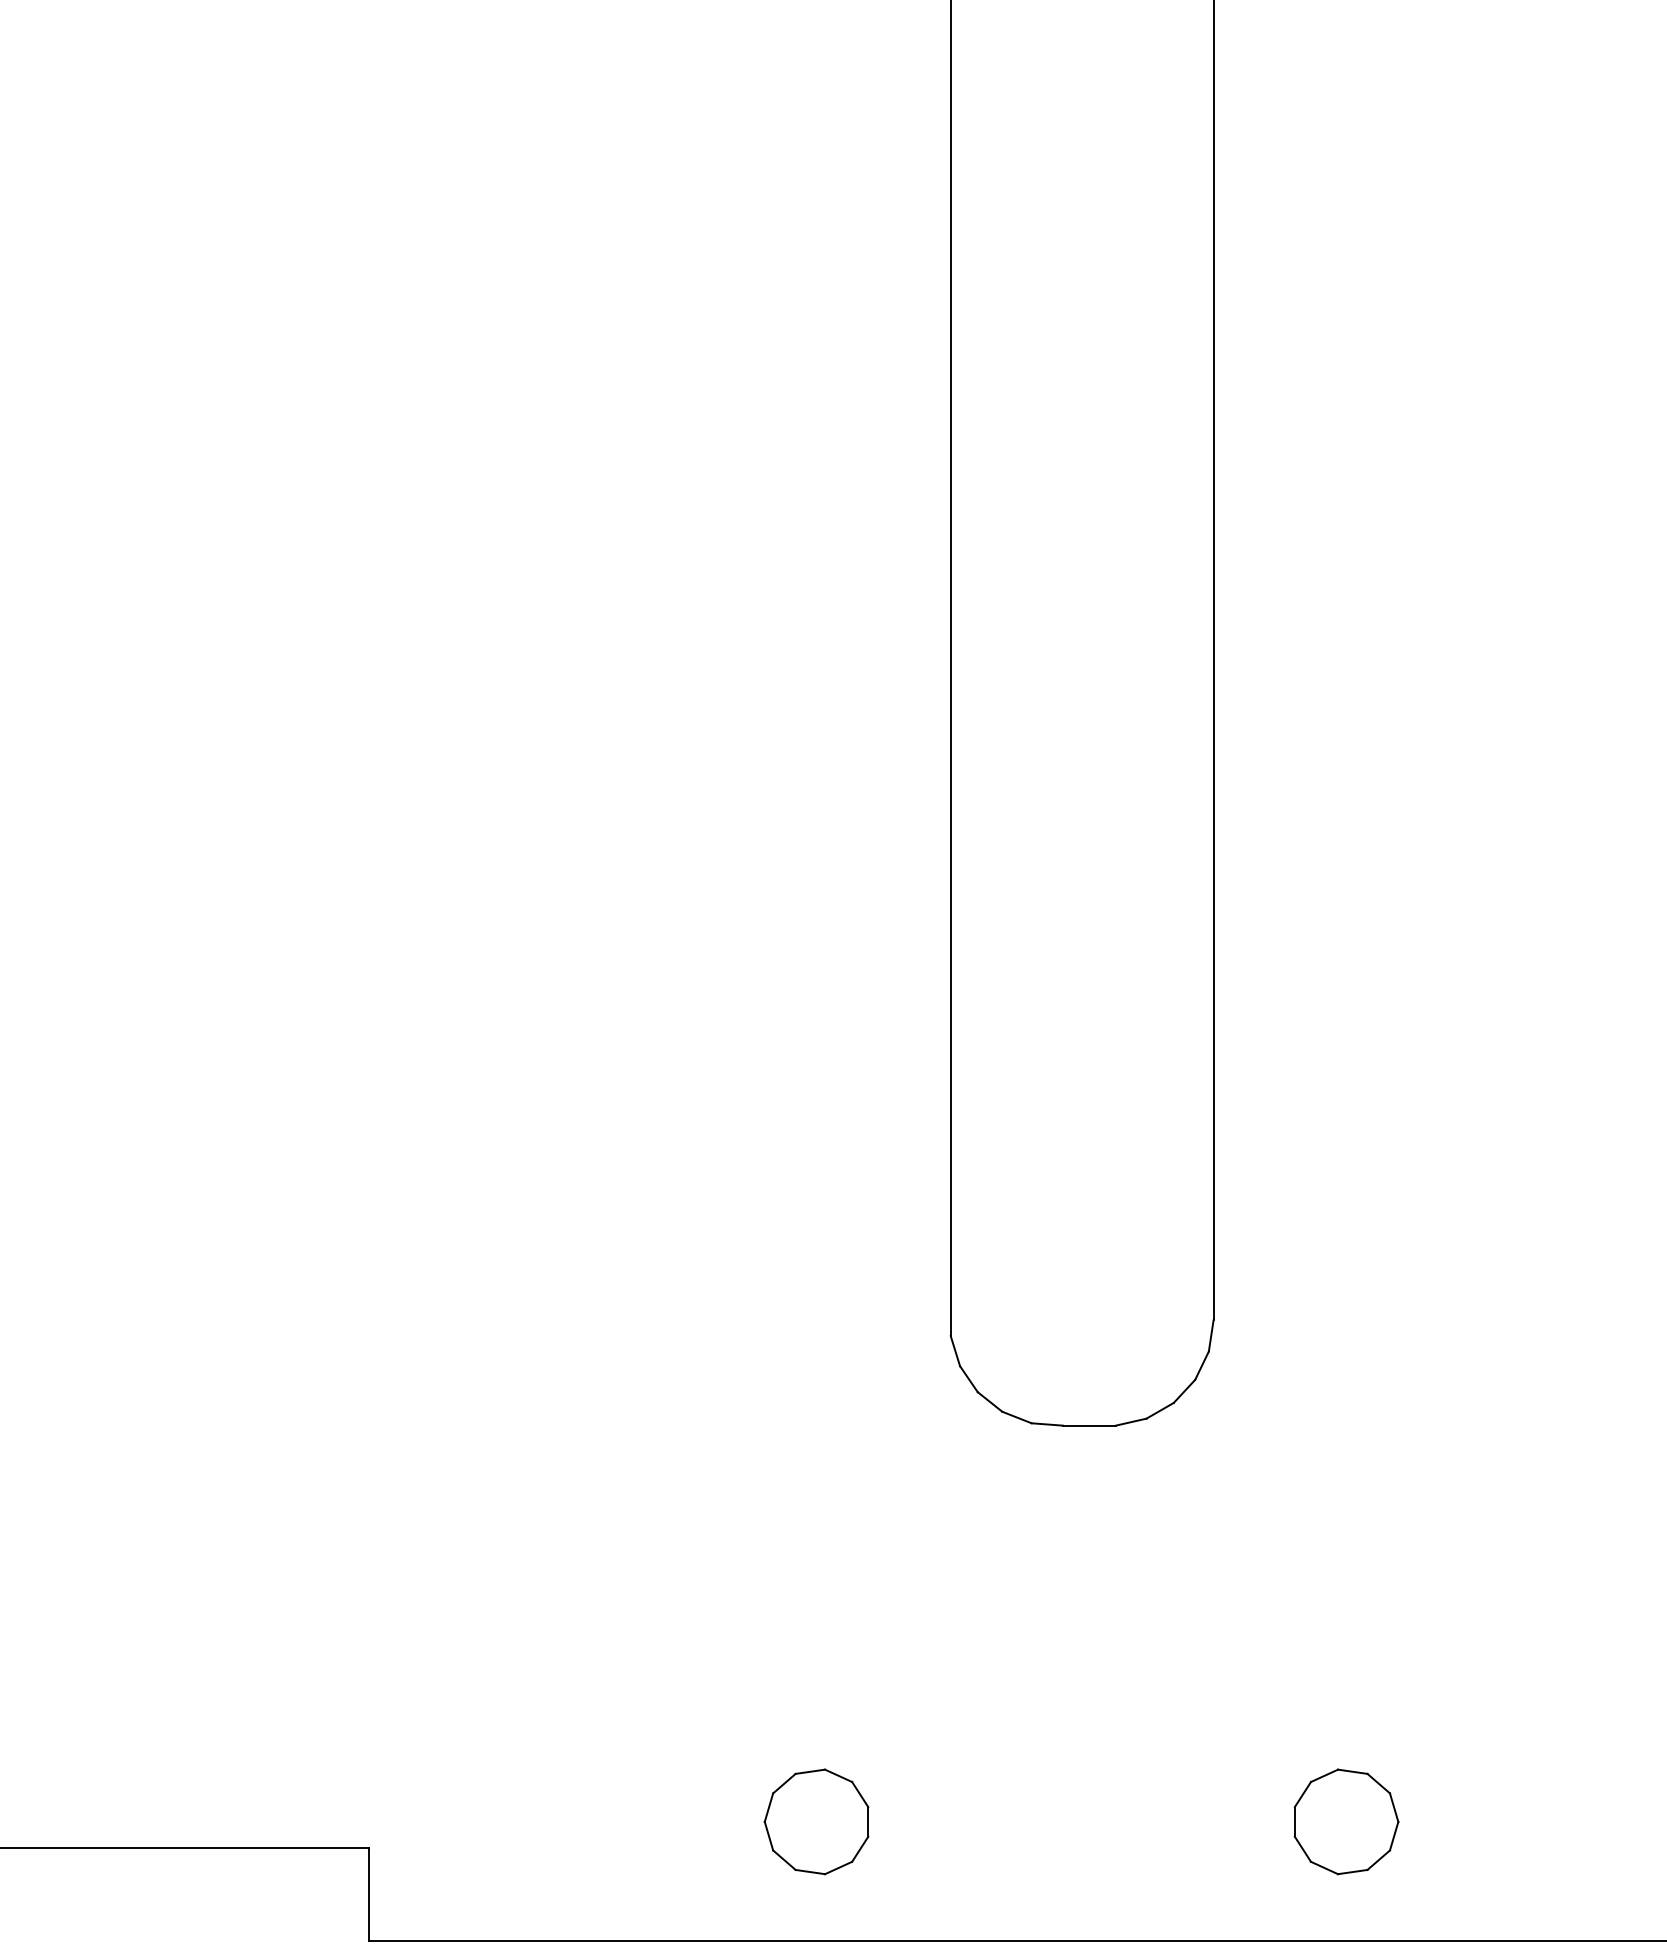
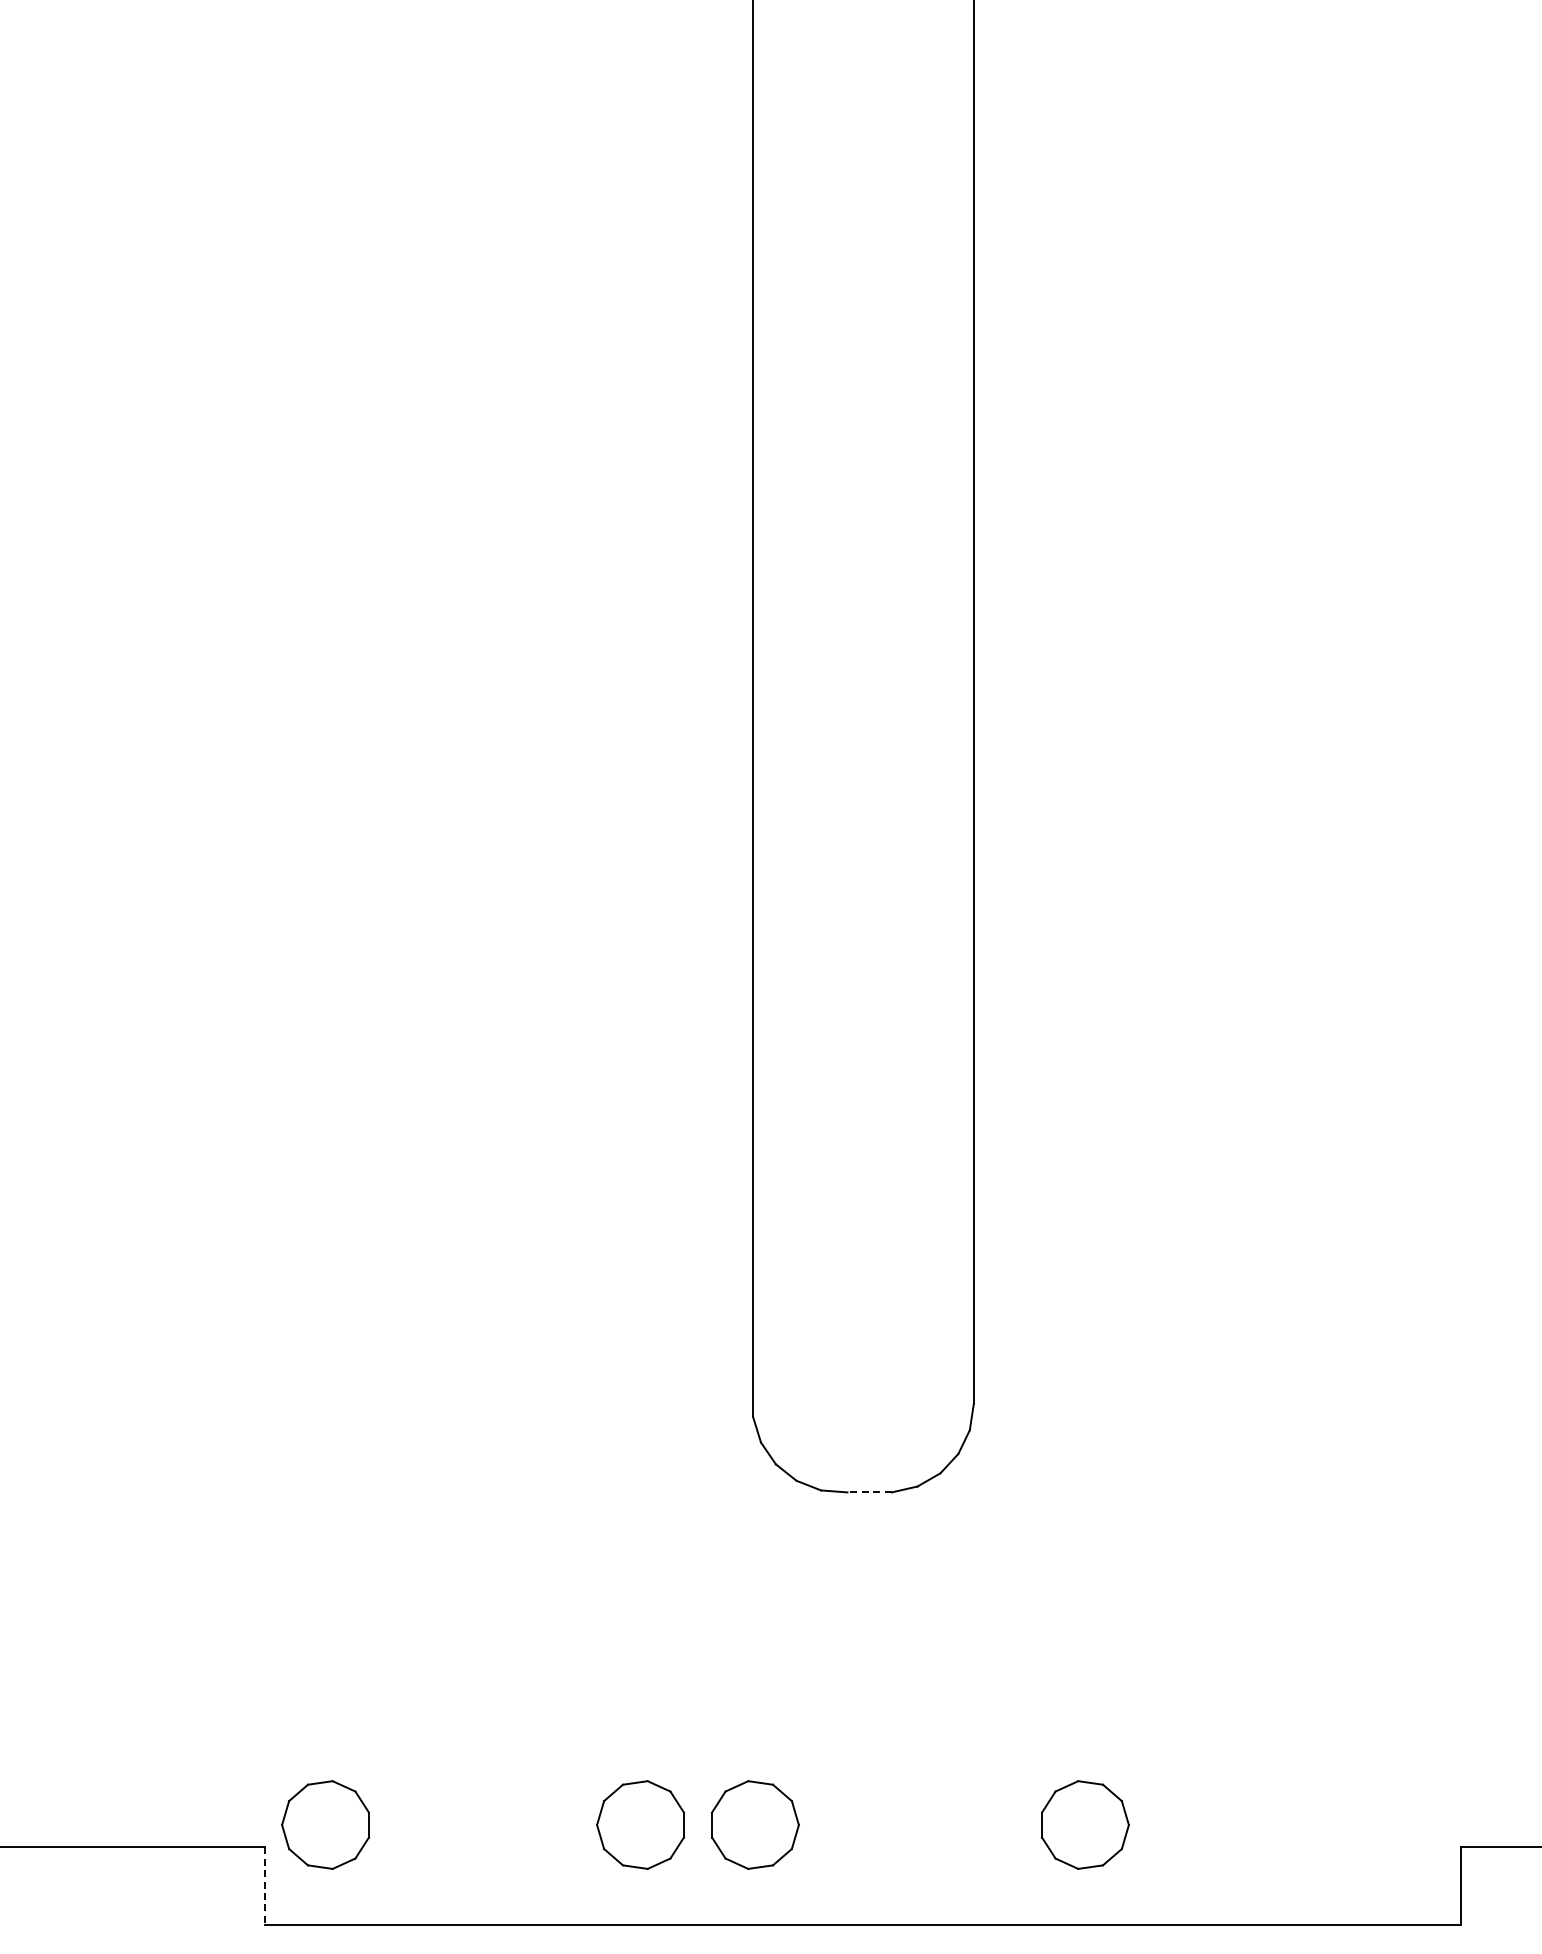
line: (1089, 1425) -> (869, 1492), solid -> dashed
part: (441, 1821) -> (325, 1824), added
part: (953, 1821) -> (755, 1824), added
line: (368, 1893) -> (264, 1885), solid -> dashed

